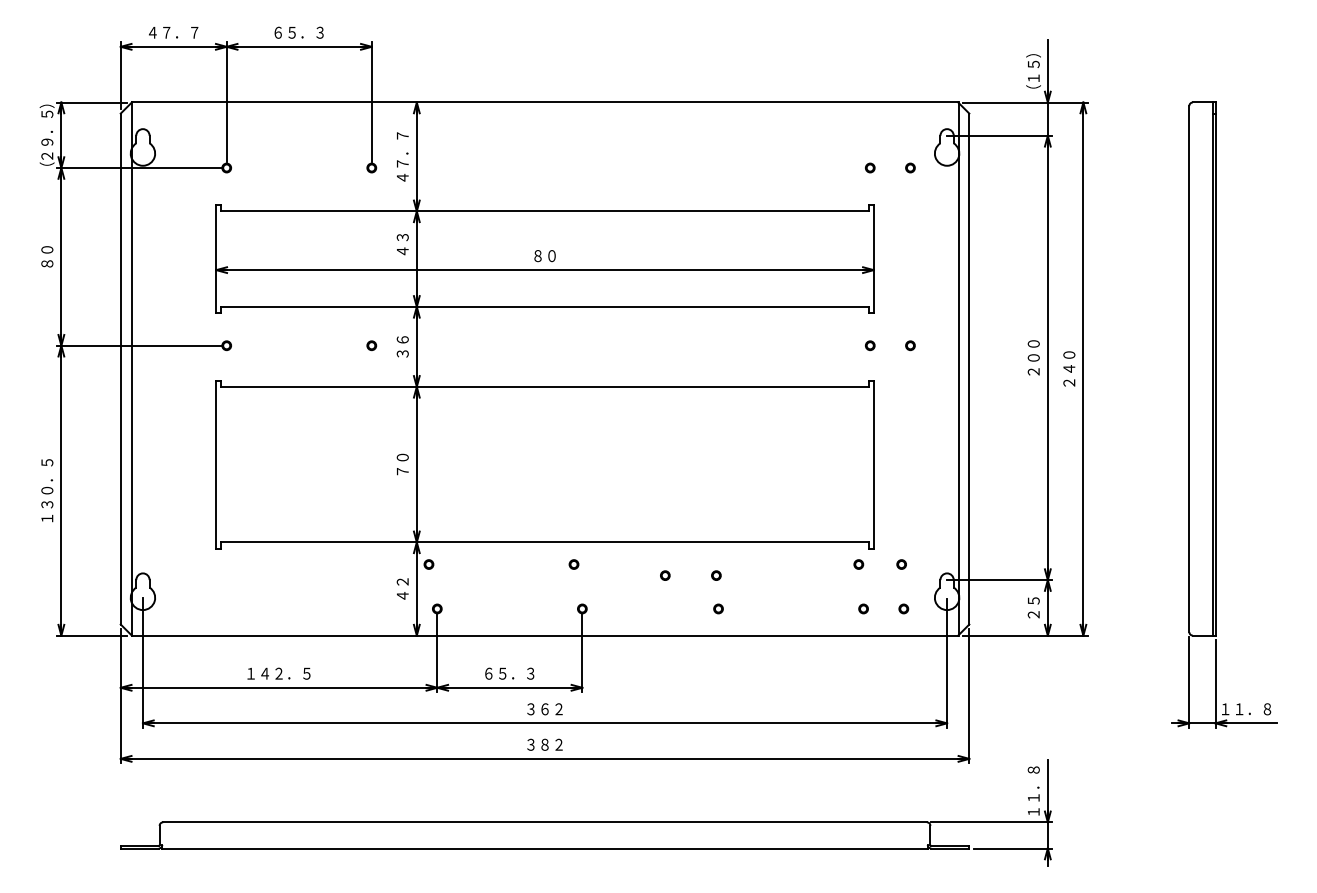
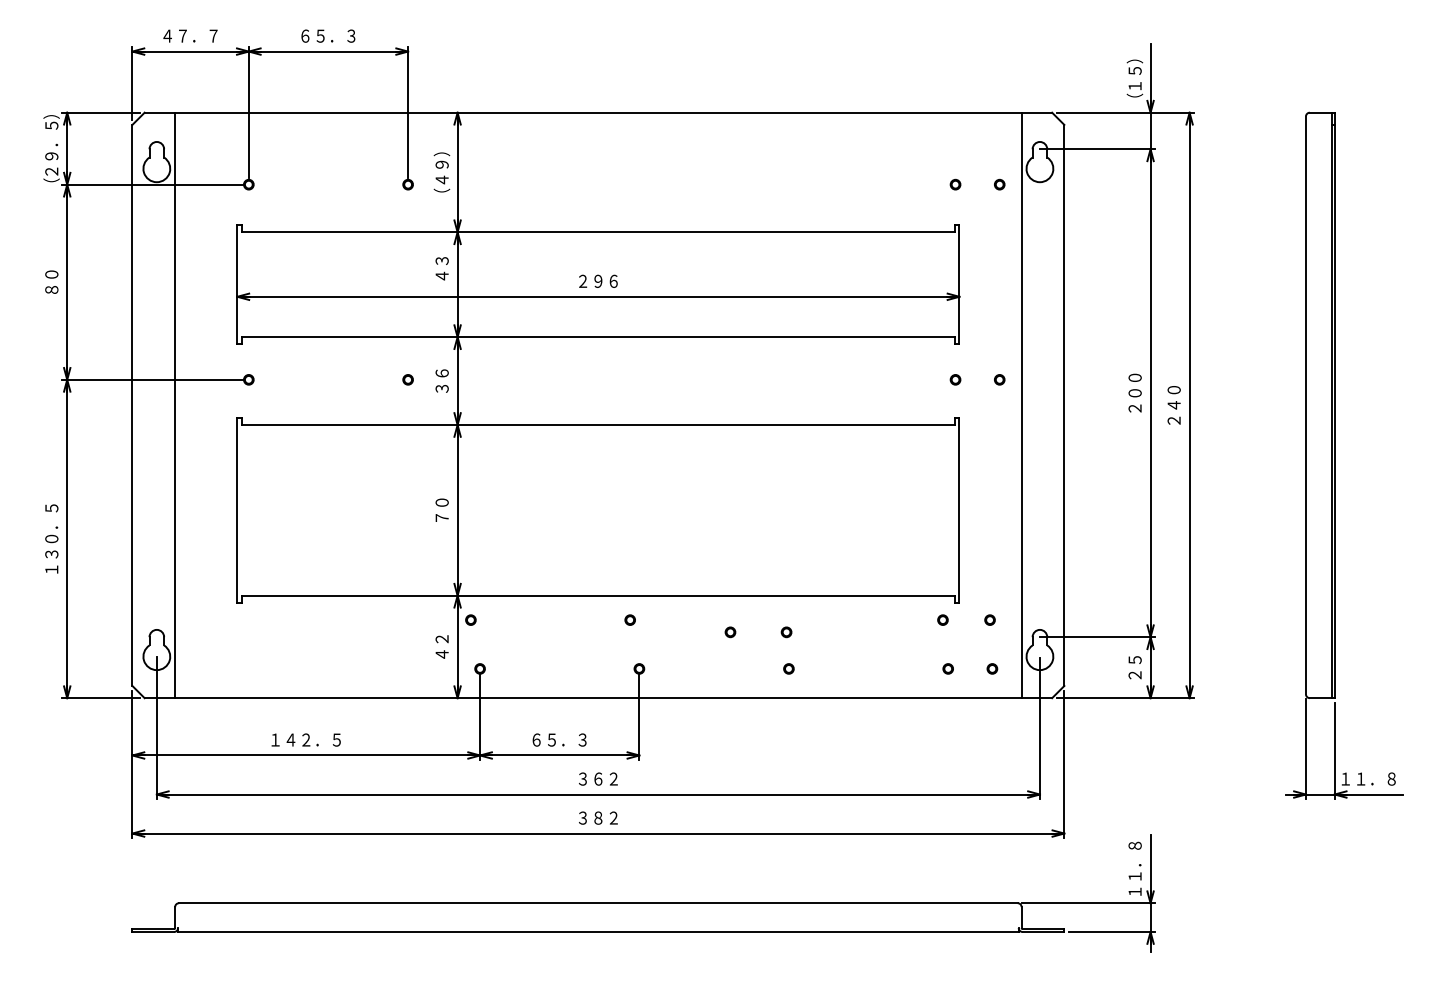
text: (402, 156) -> (441, 172), ４７．７ -> （４９）
text: (544, 256) -> (597, 281), ８０ -> ２９６
line: (131, 368) -> (174, 404), moved
line: (959, 368) -> (1021, 404), moved

